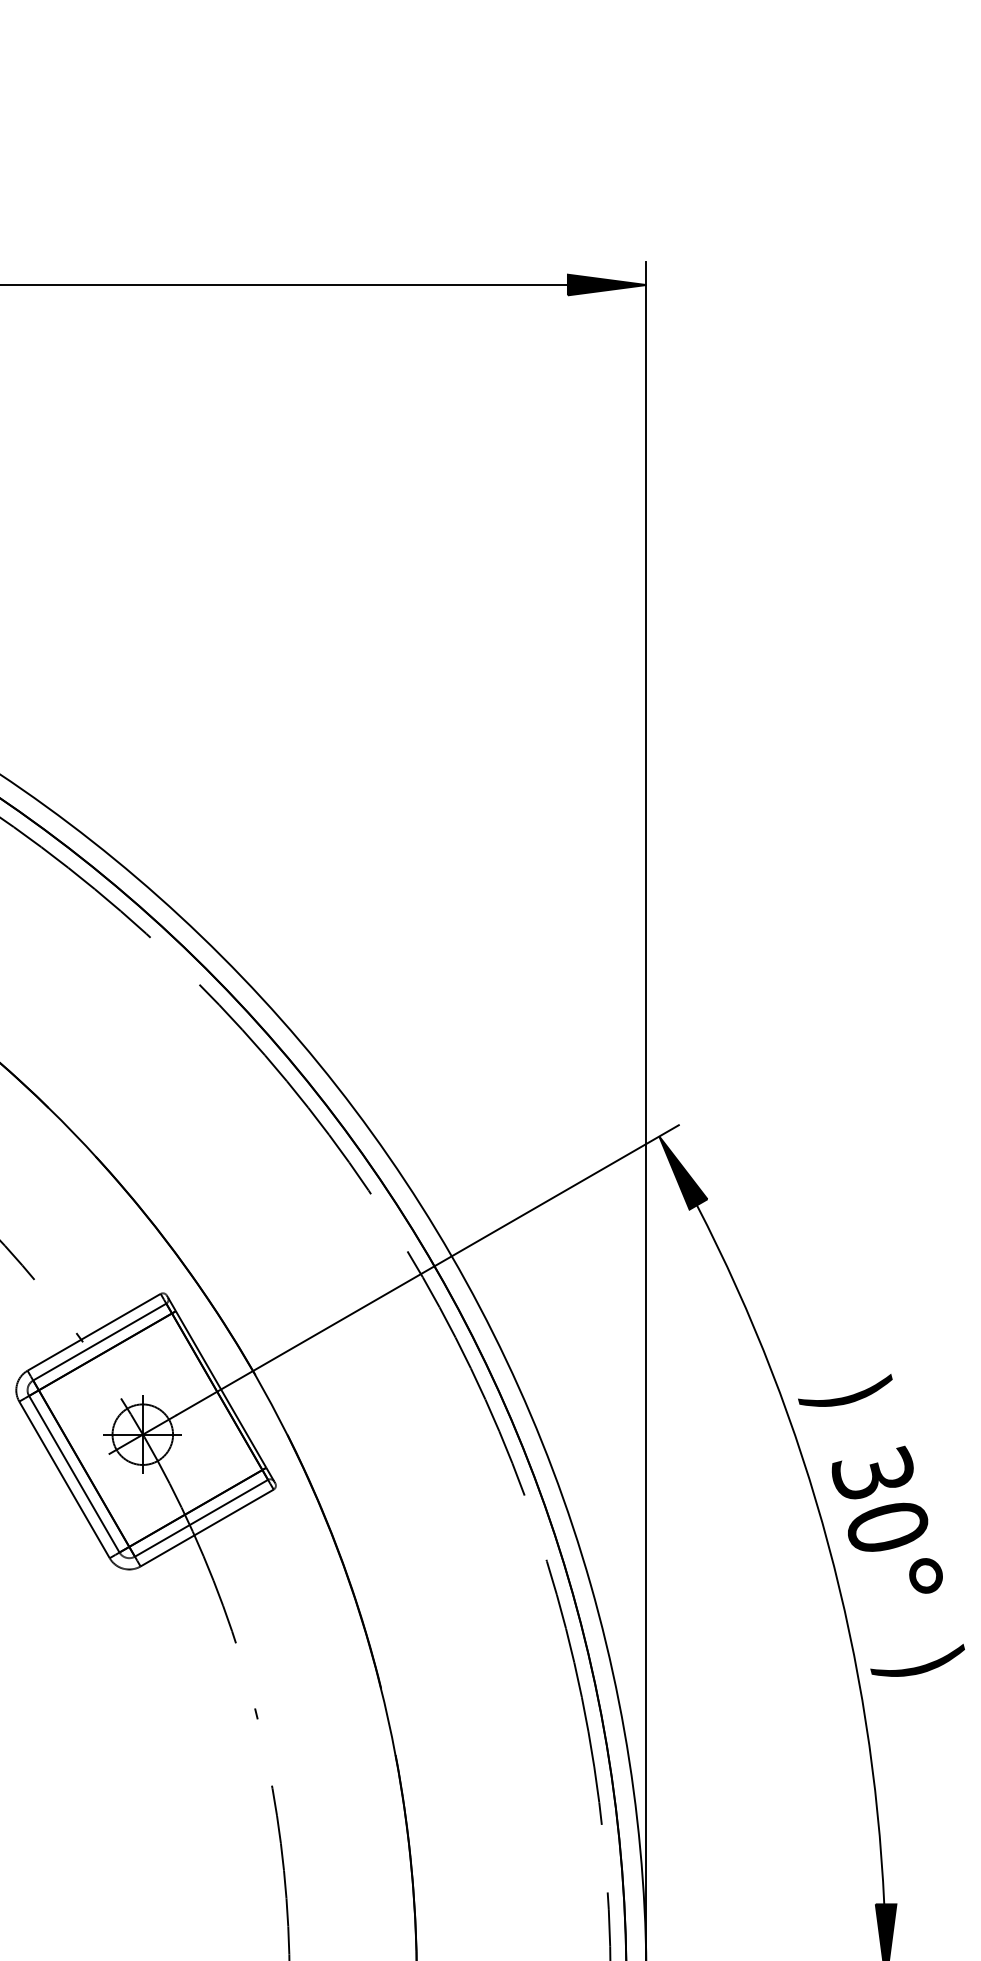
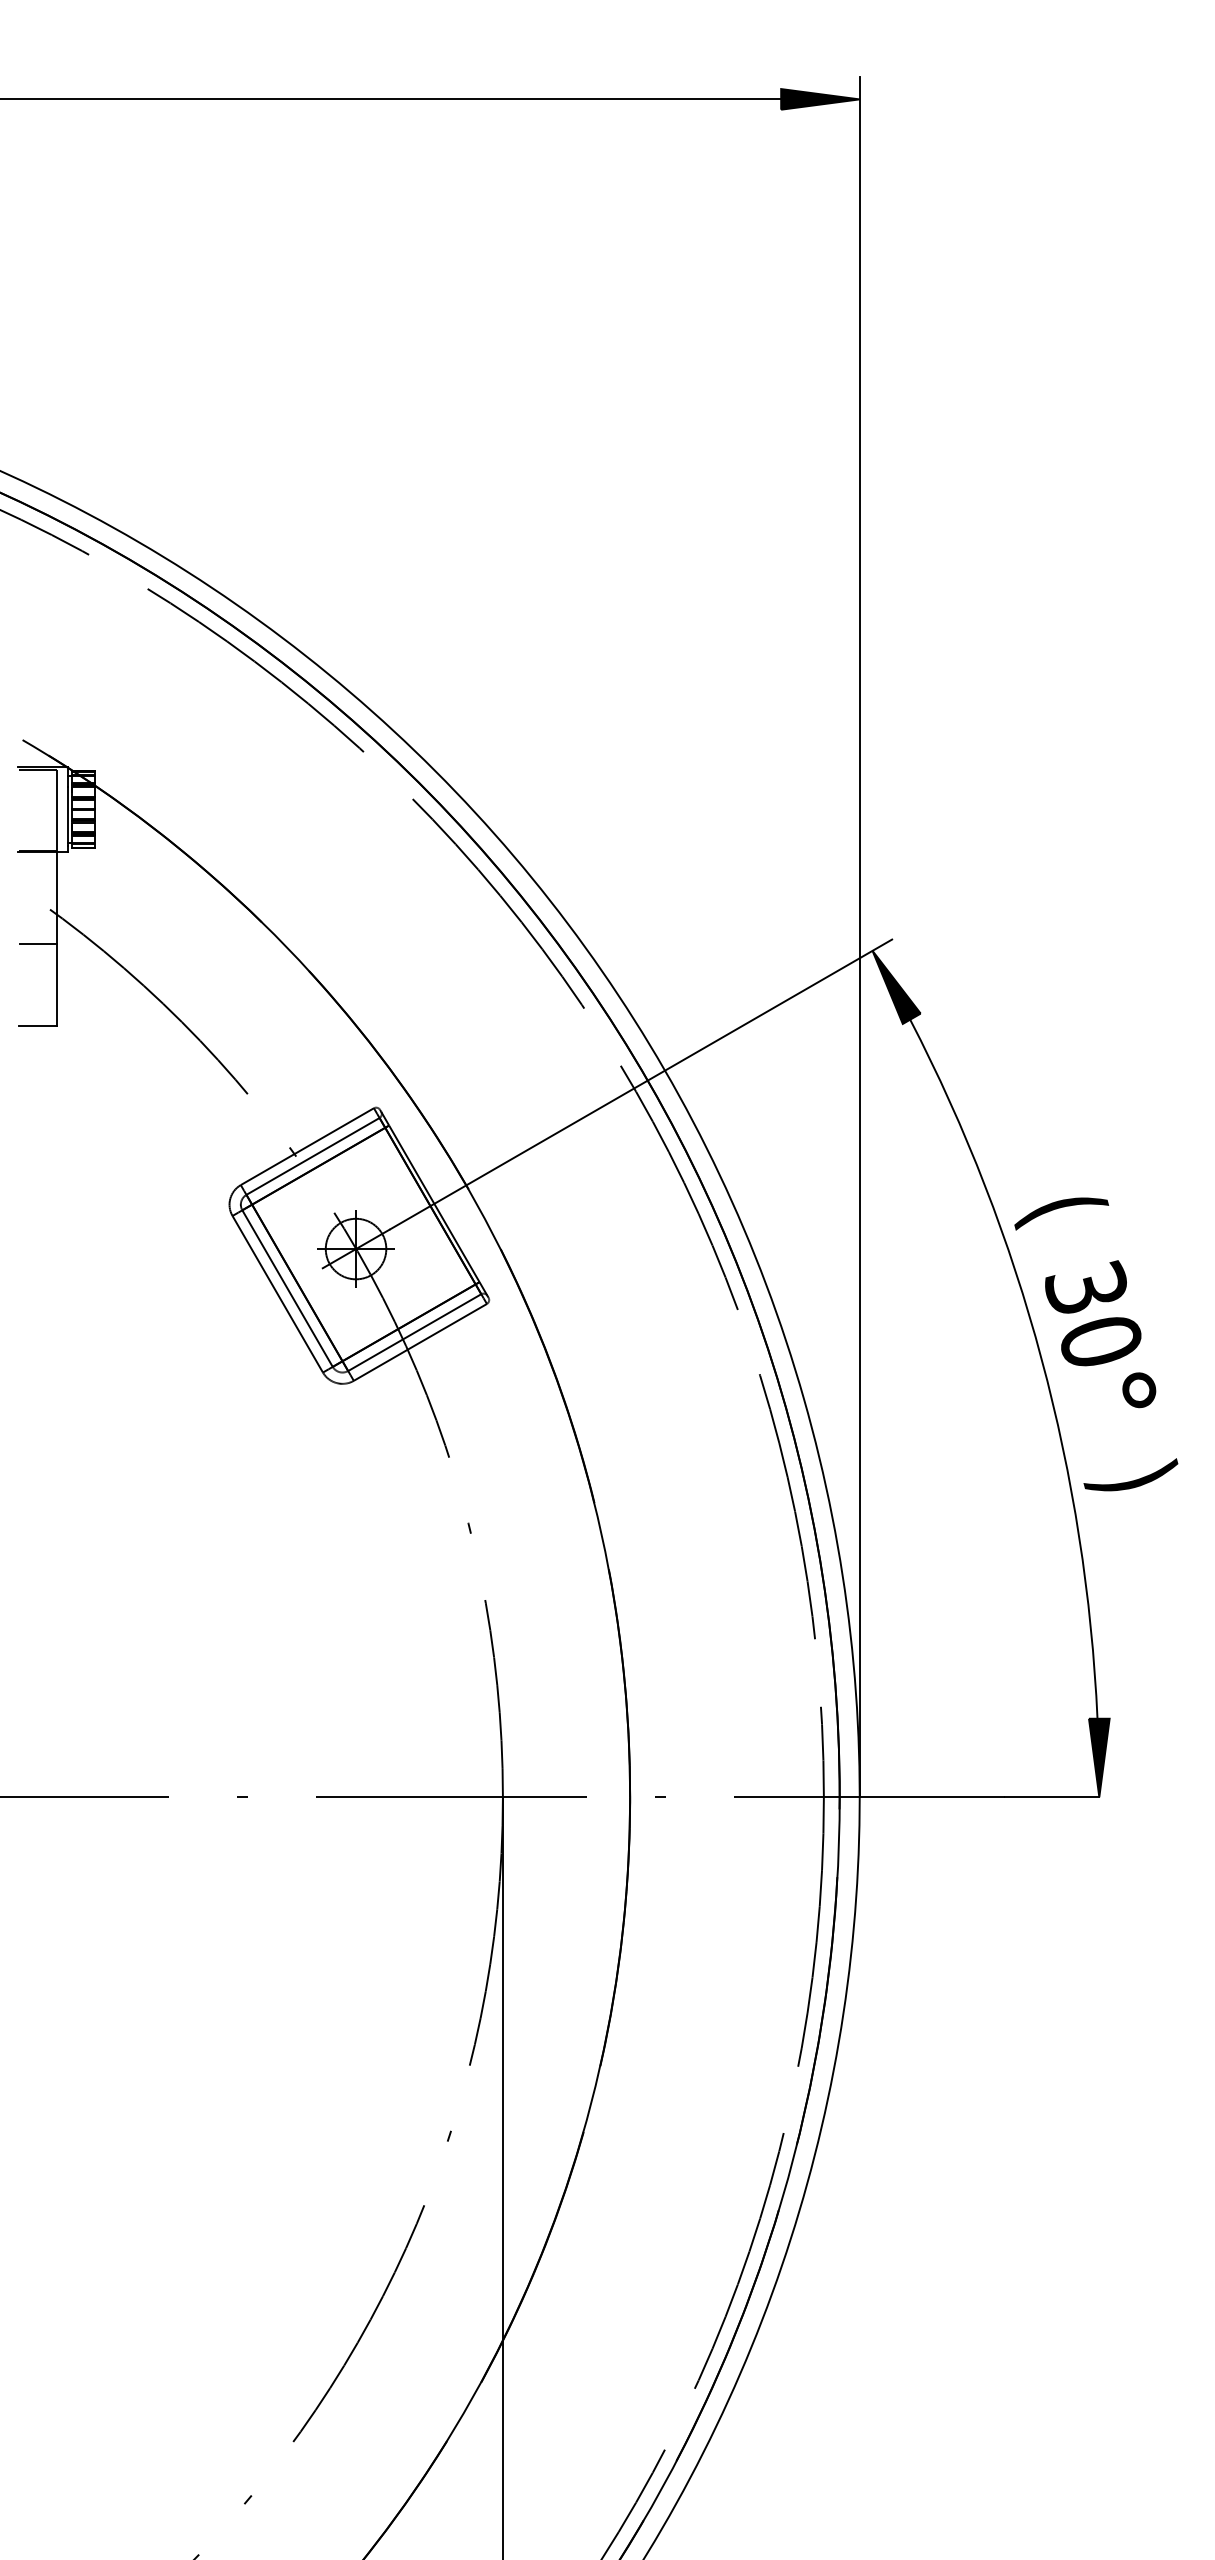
text: (847, 1395) -> (1060, 1209), ) -> (

